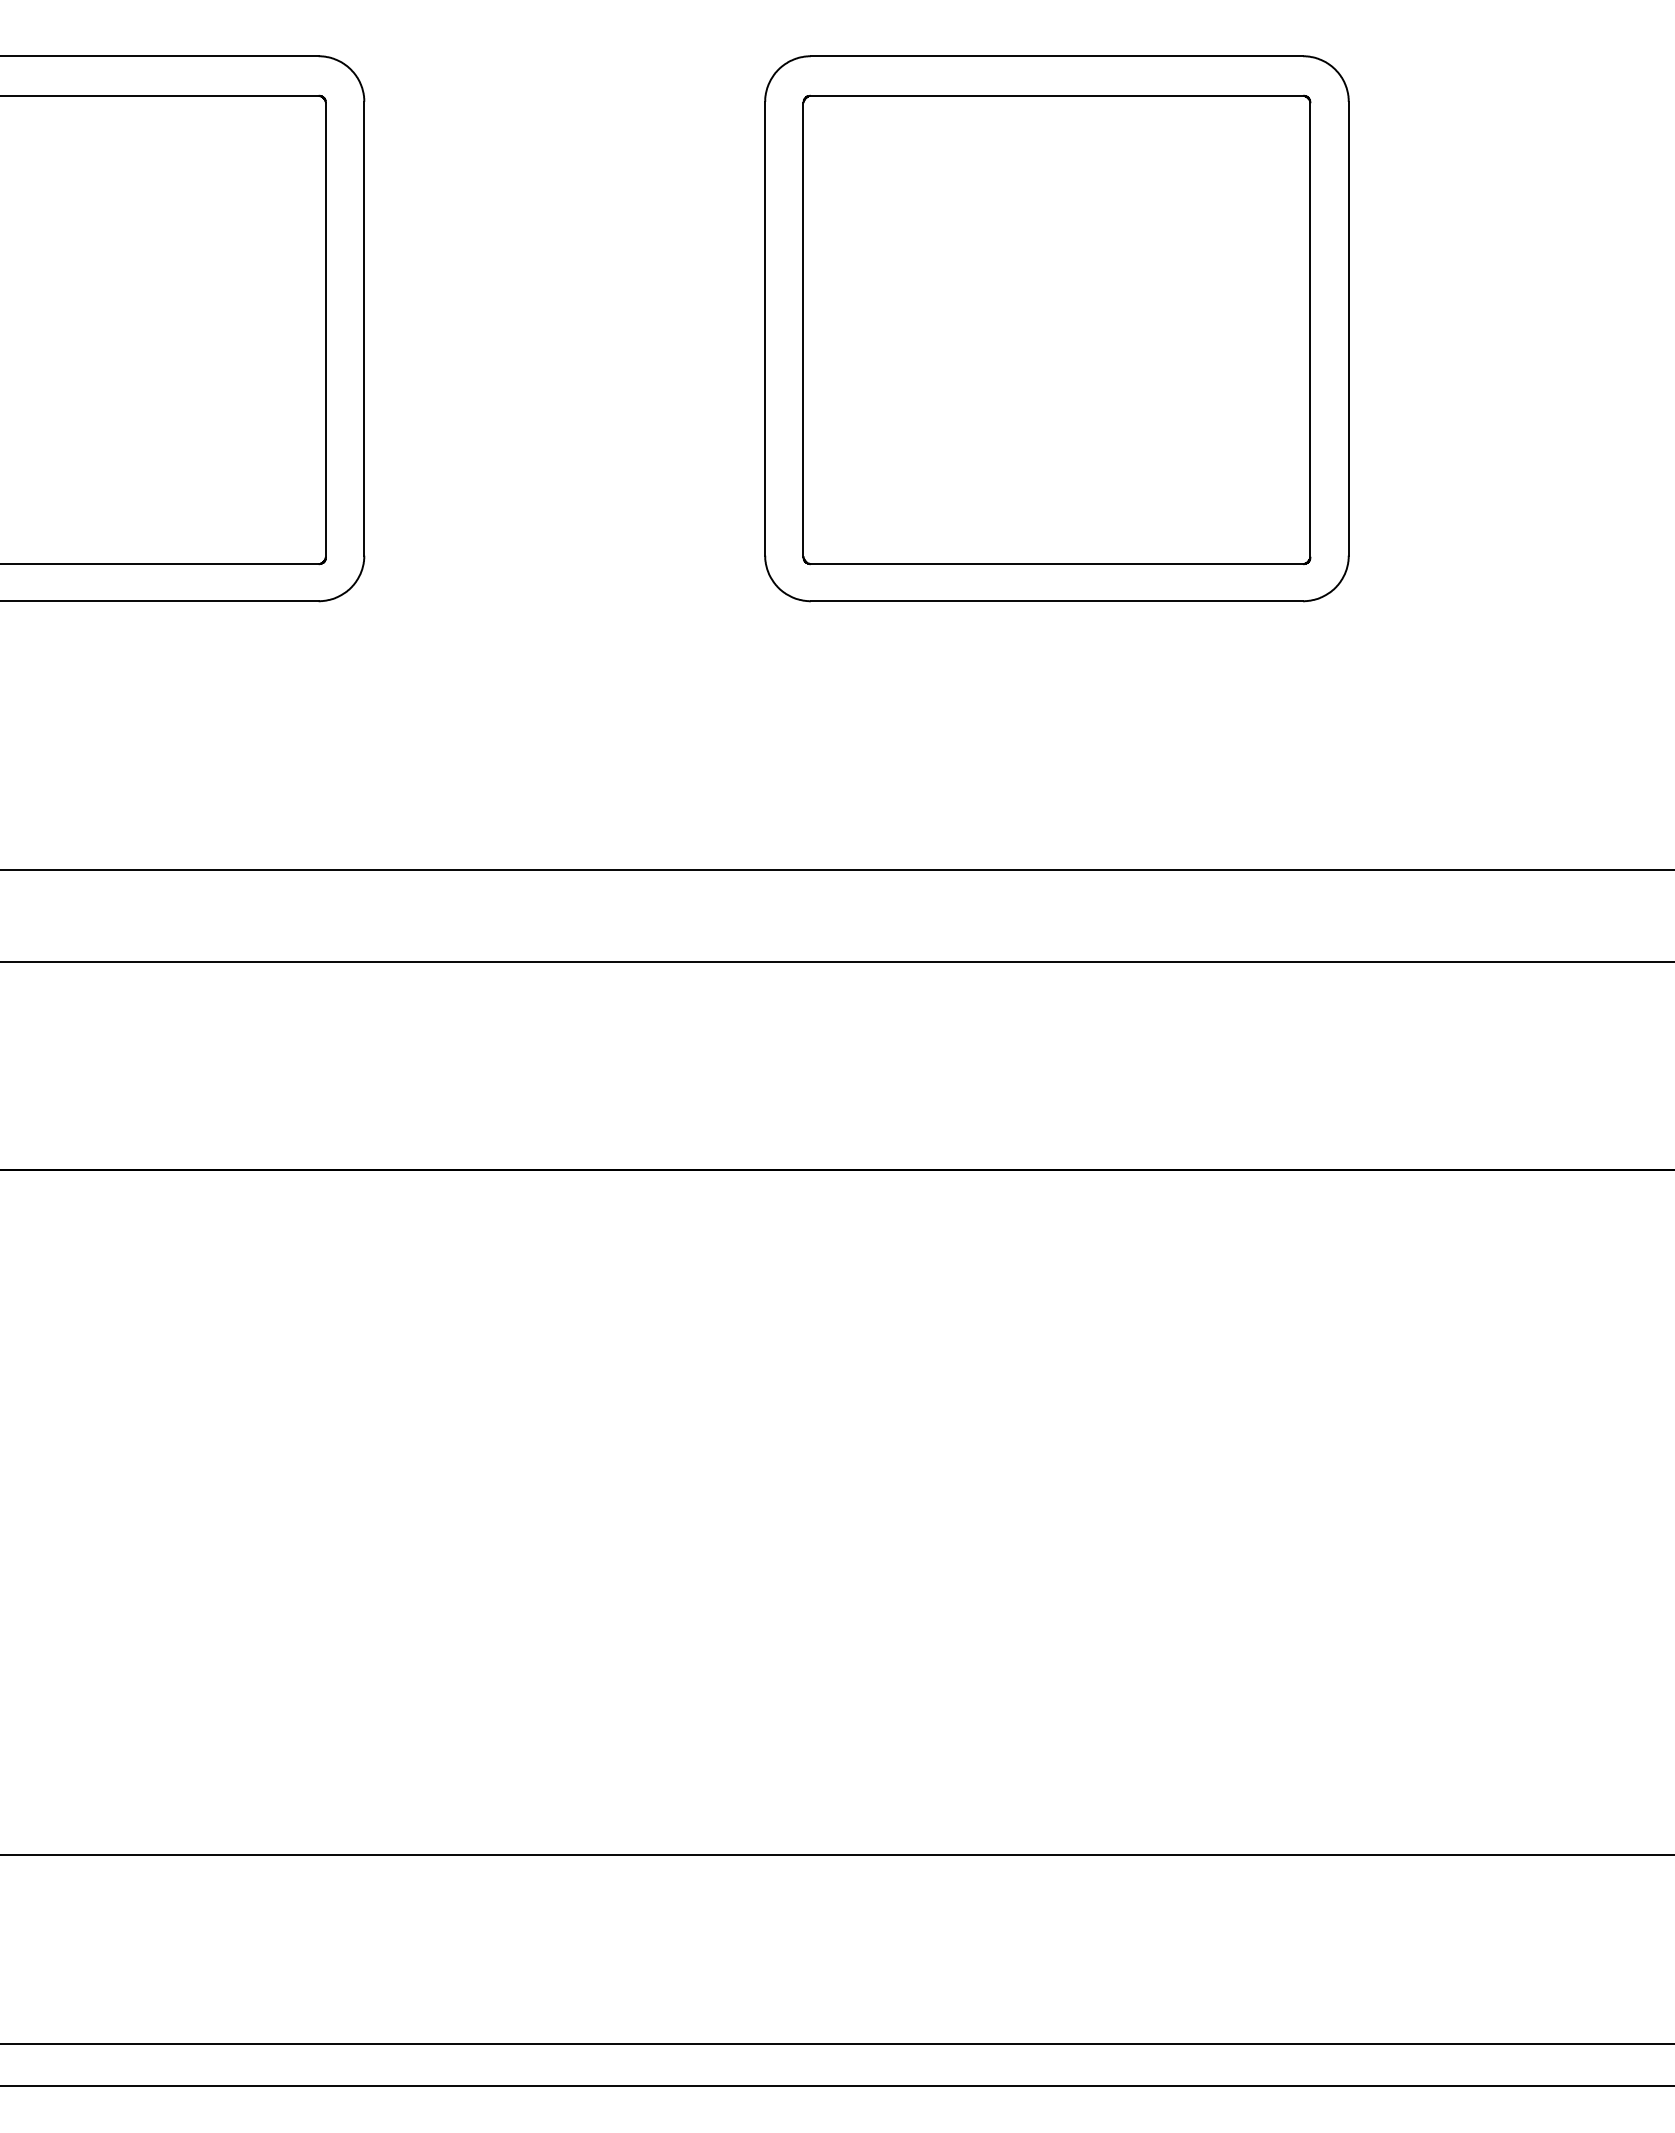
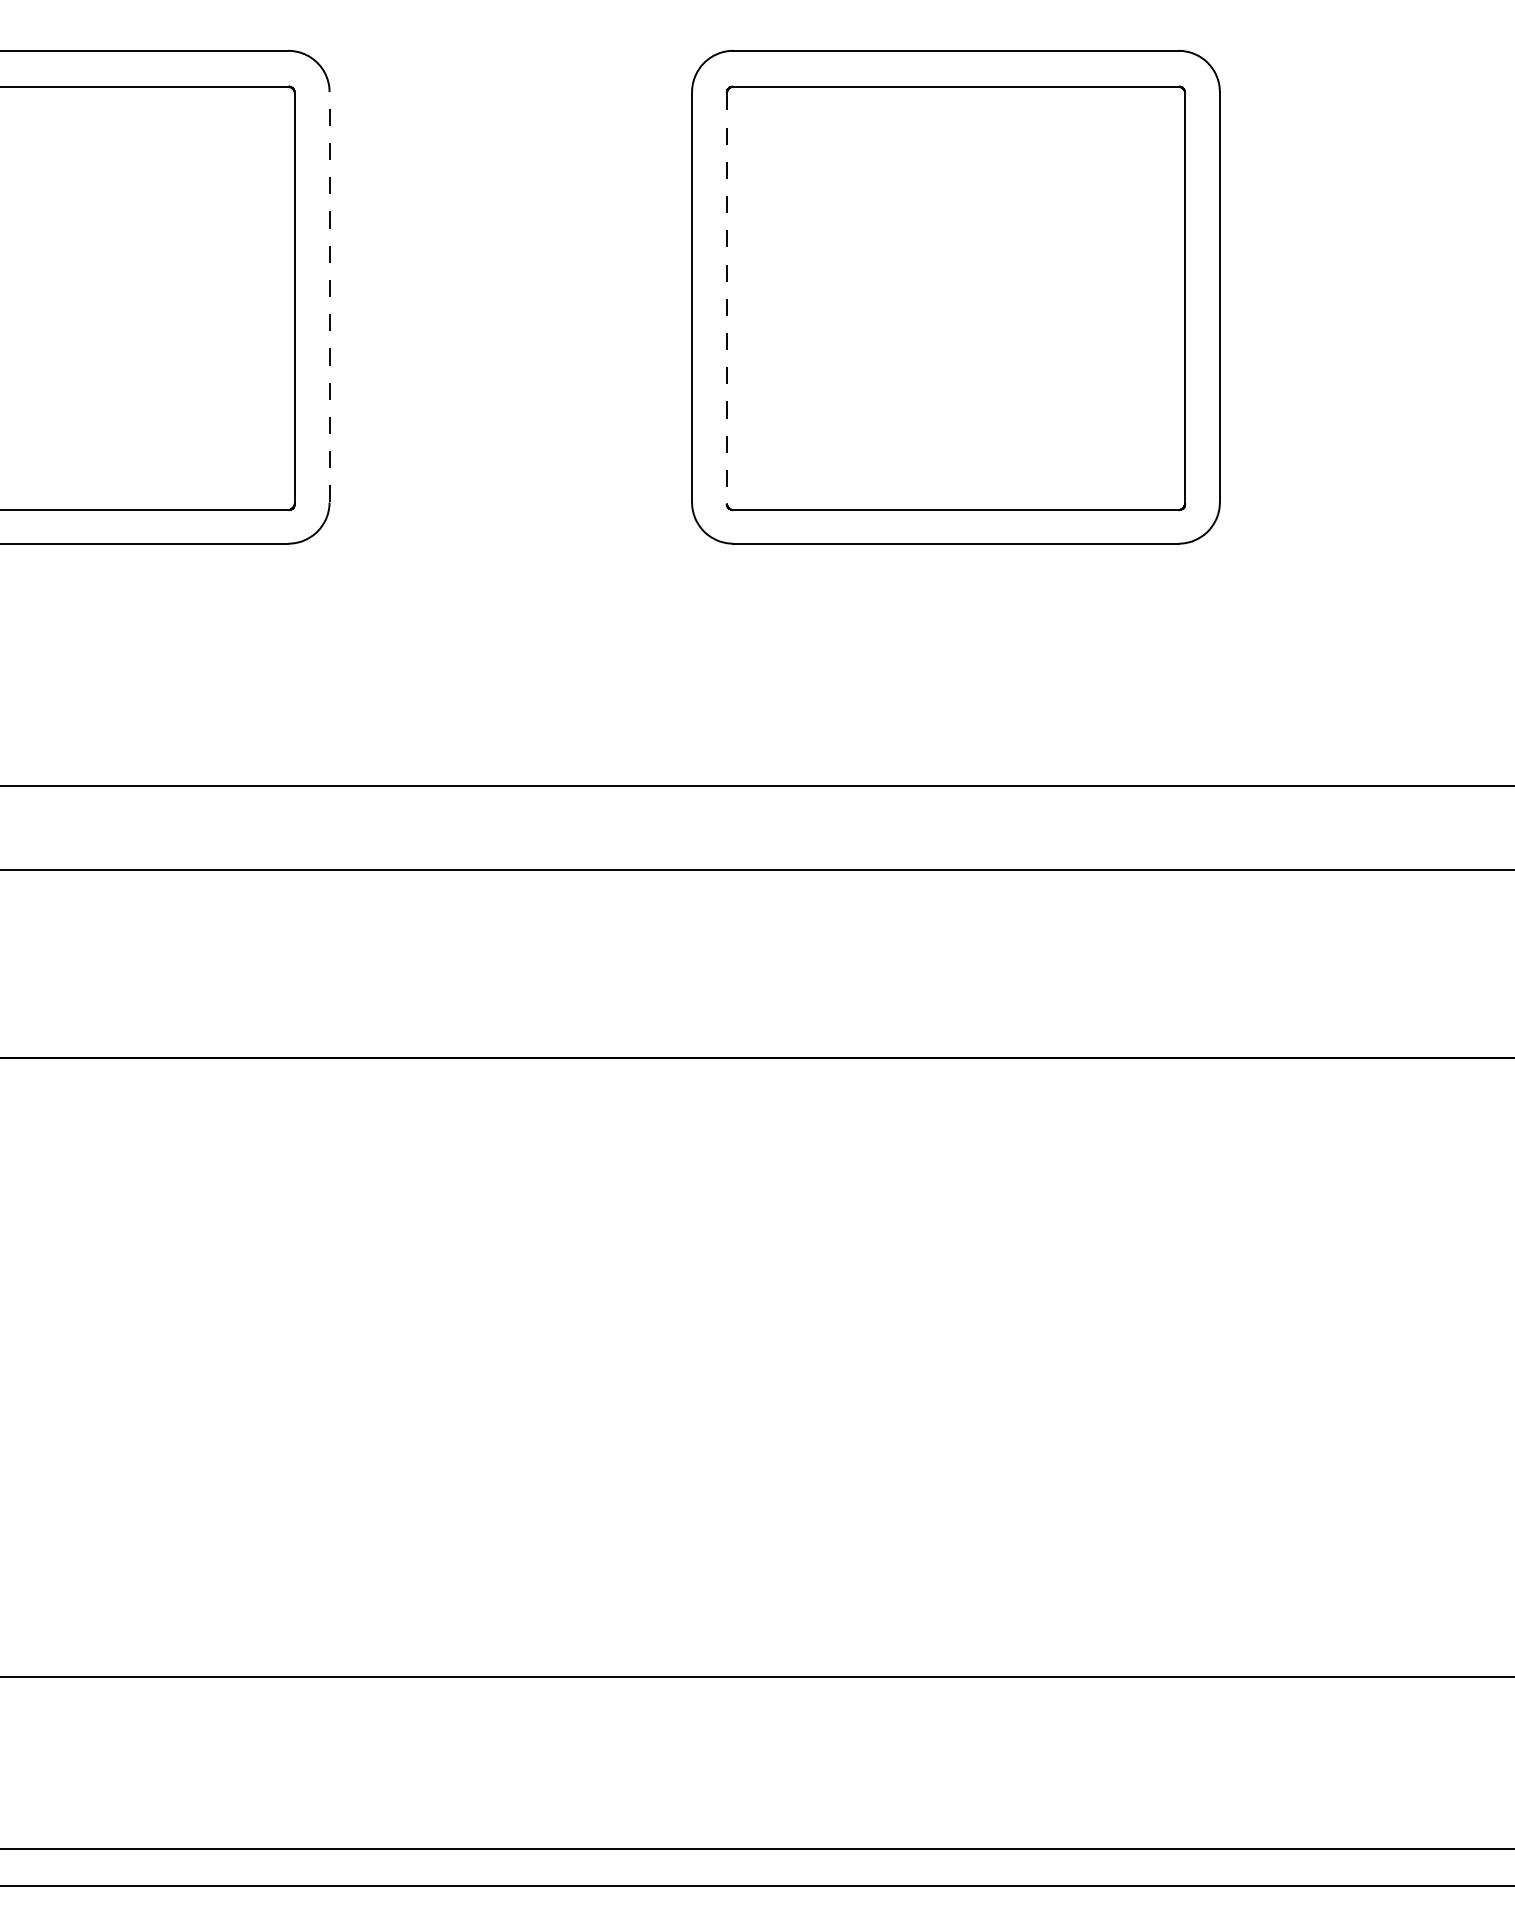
line: (364, 328) -> (329, 297), solid -> dashed
line: (803, 330) -> (726, 298), solid -> dashed

